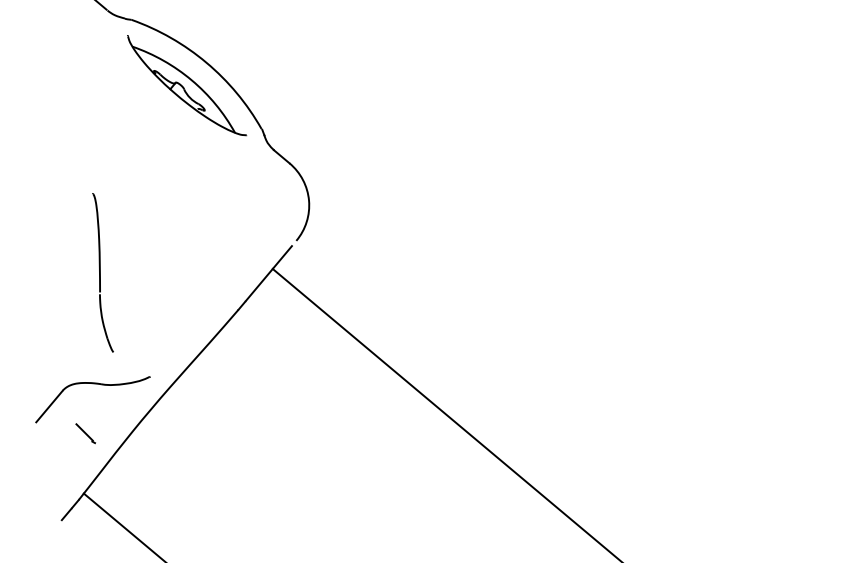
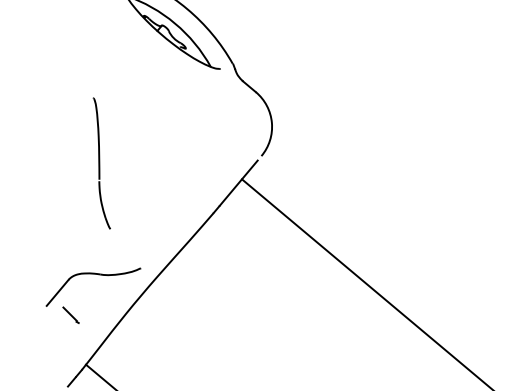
part: (102, 272) -> (101, 163), moved
line: (85, 433) -> (70, 315), moved

